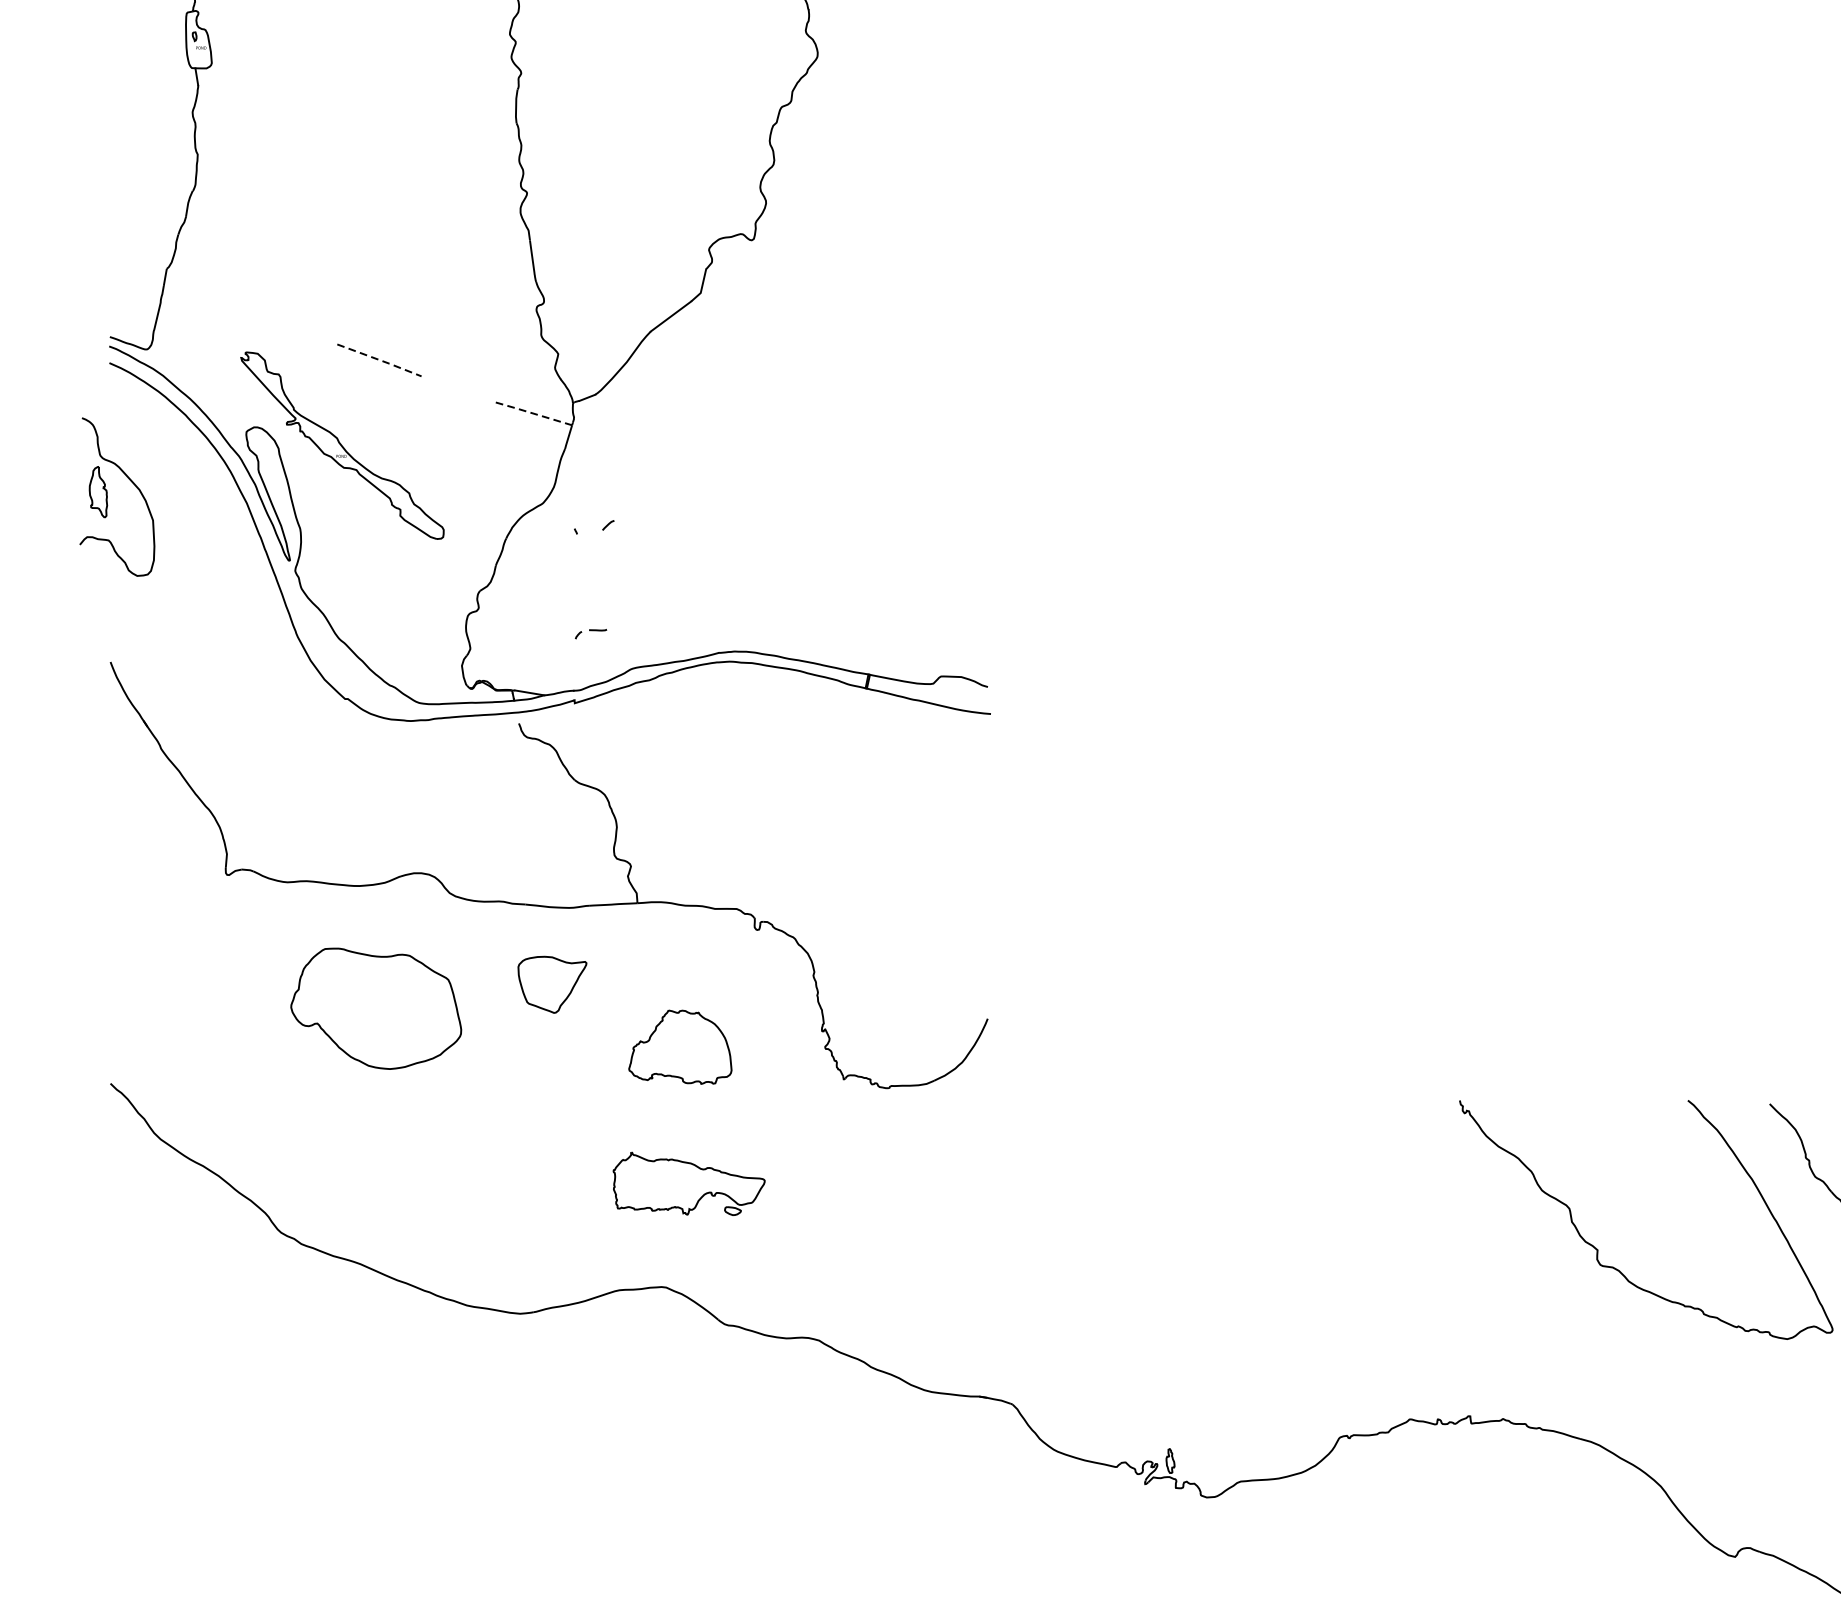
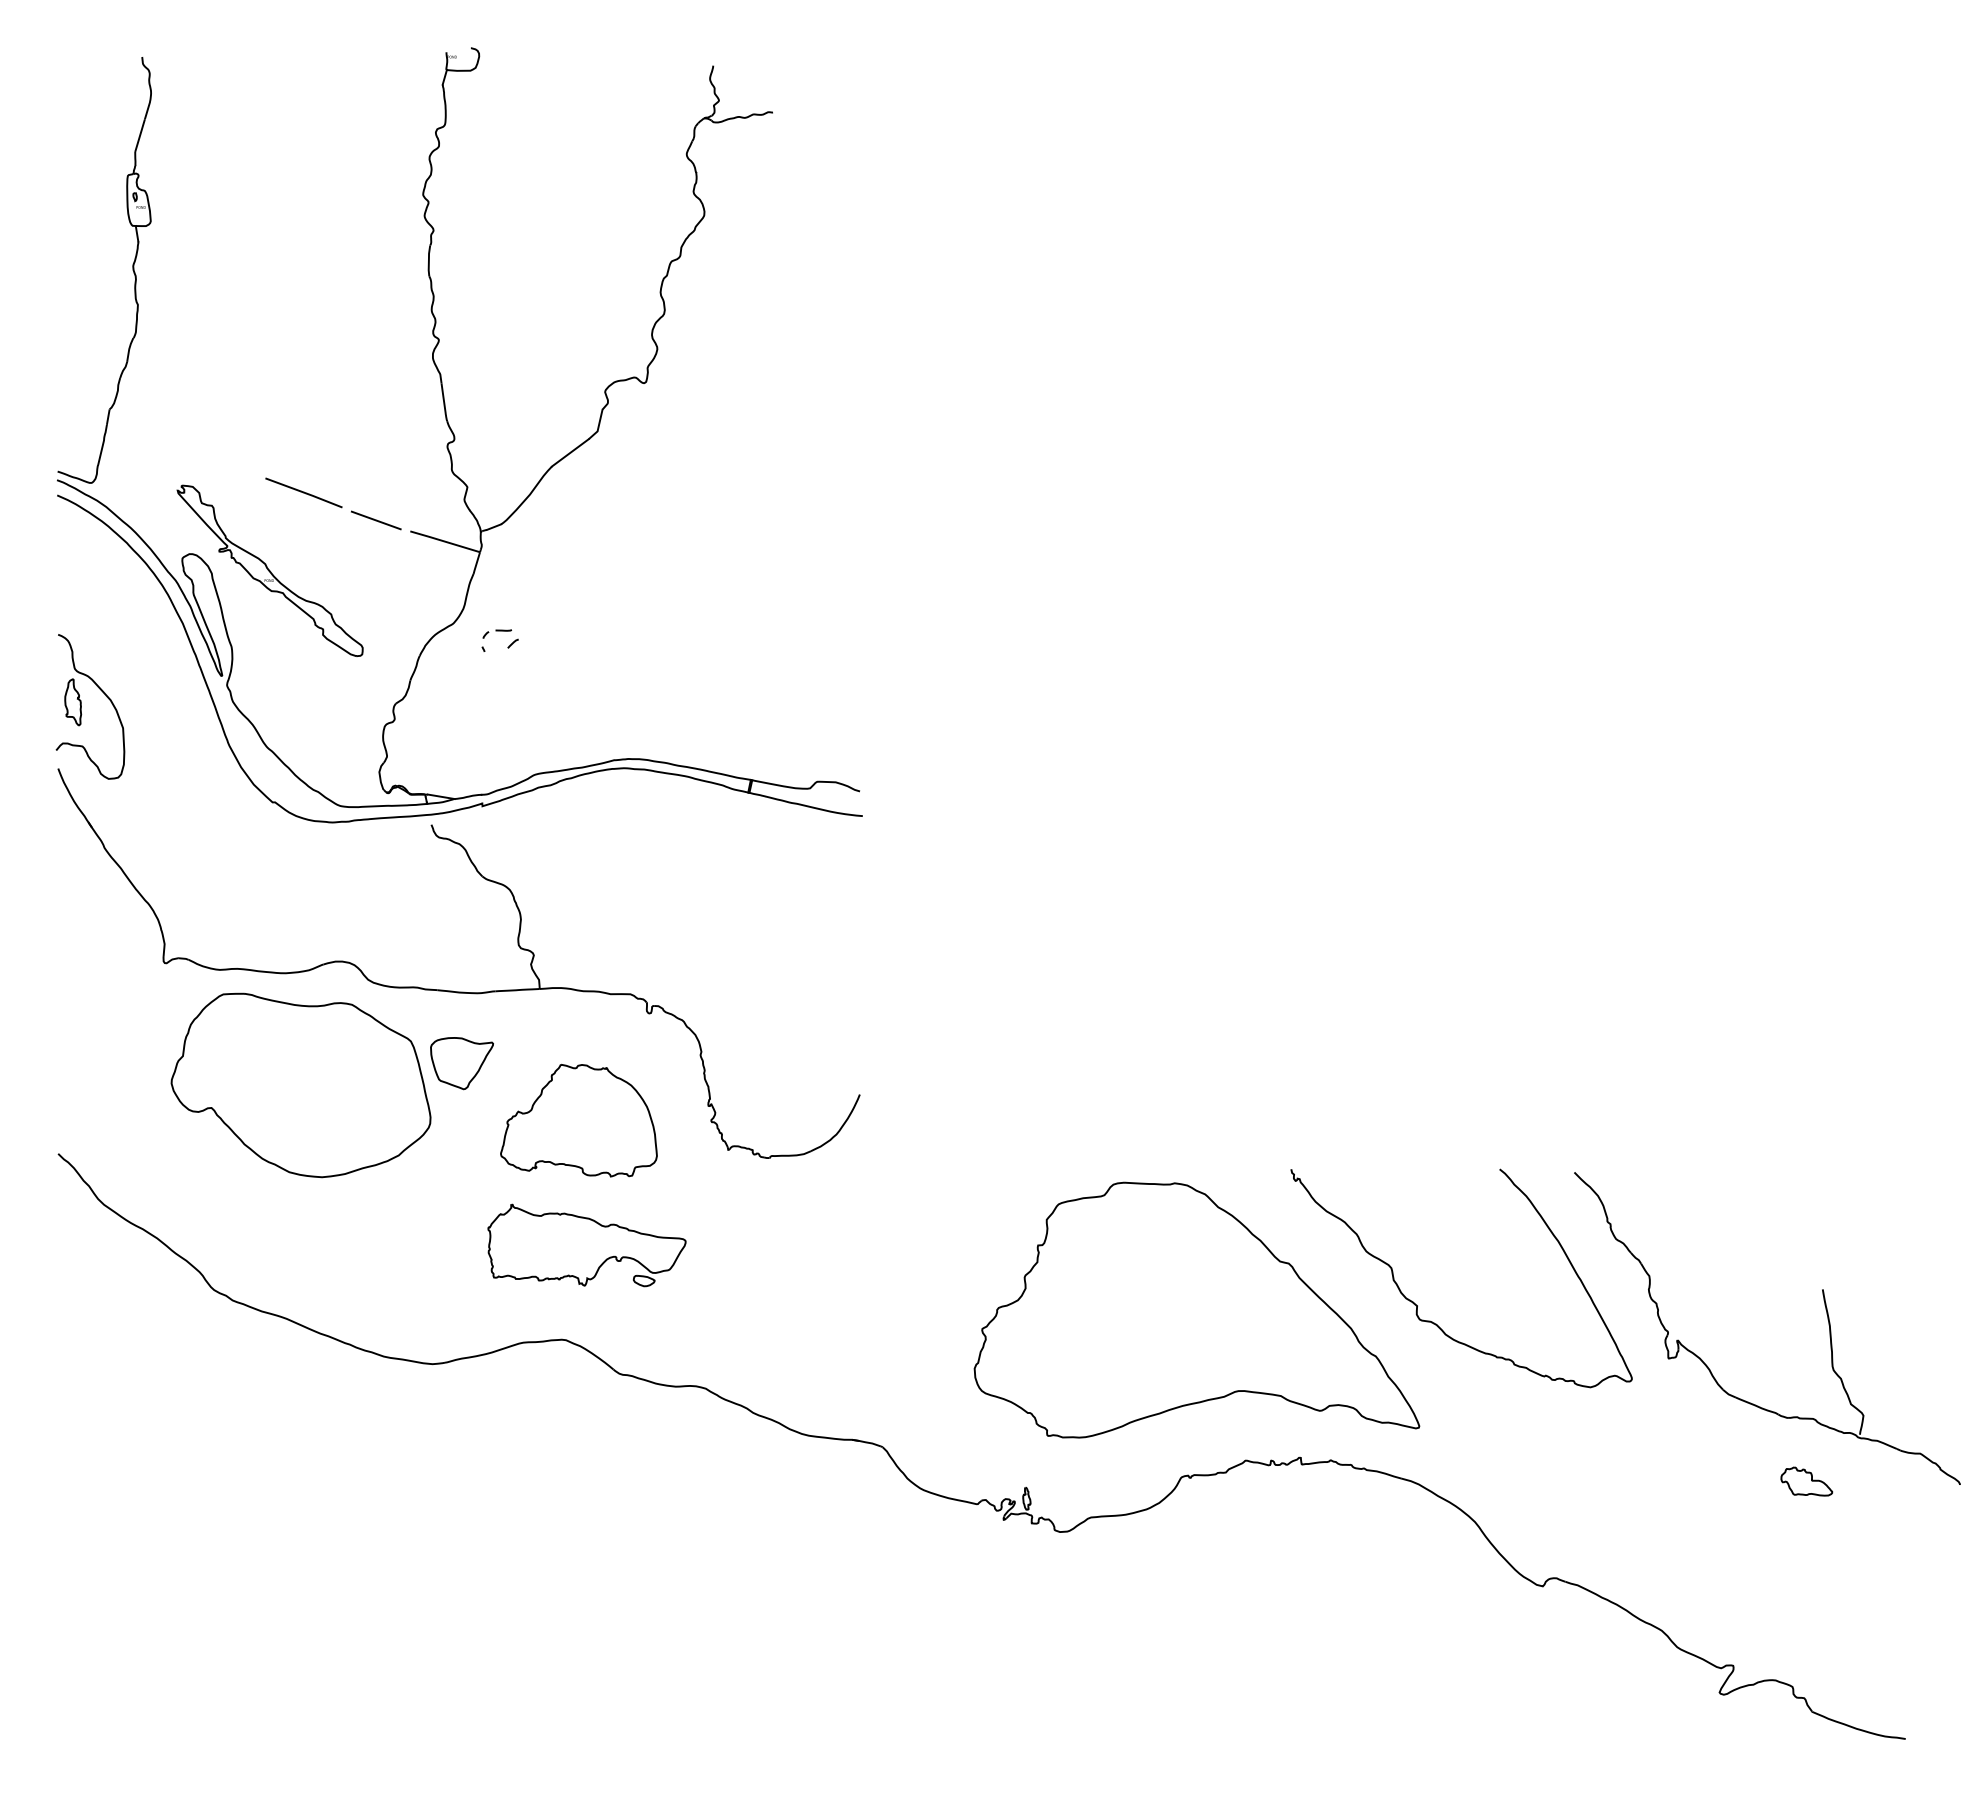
line: (380, 359) -> (304, 492), dashed -> solid
line: (457, 390) -> (375, 520), added
line: (534, 413) -> (445, 541), dashed -> solid
part: (107, 496) -> (81, 706), moved
part: (590, 633) -> (496, 633), moved
part: (375, 1008) -> (300, 1085), size x1.67
part: (679, 1047) -> (578, 1120), size x1.67
part: (688, 1183) -> (586, 1245), size x1.43
part: (1356, 1253) -> (1196, 1309), added

